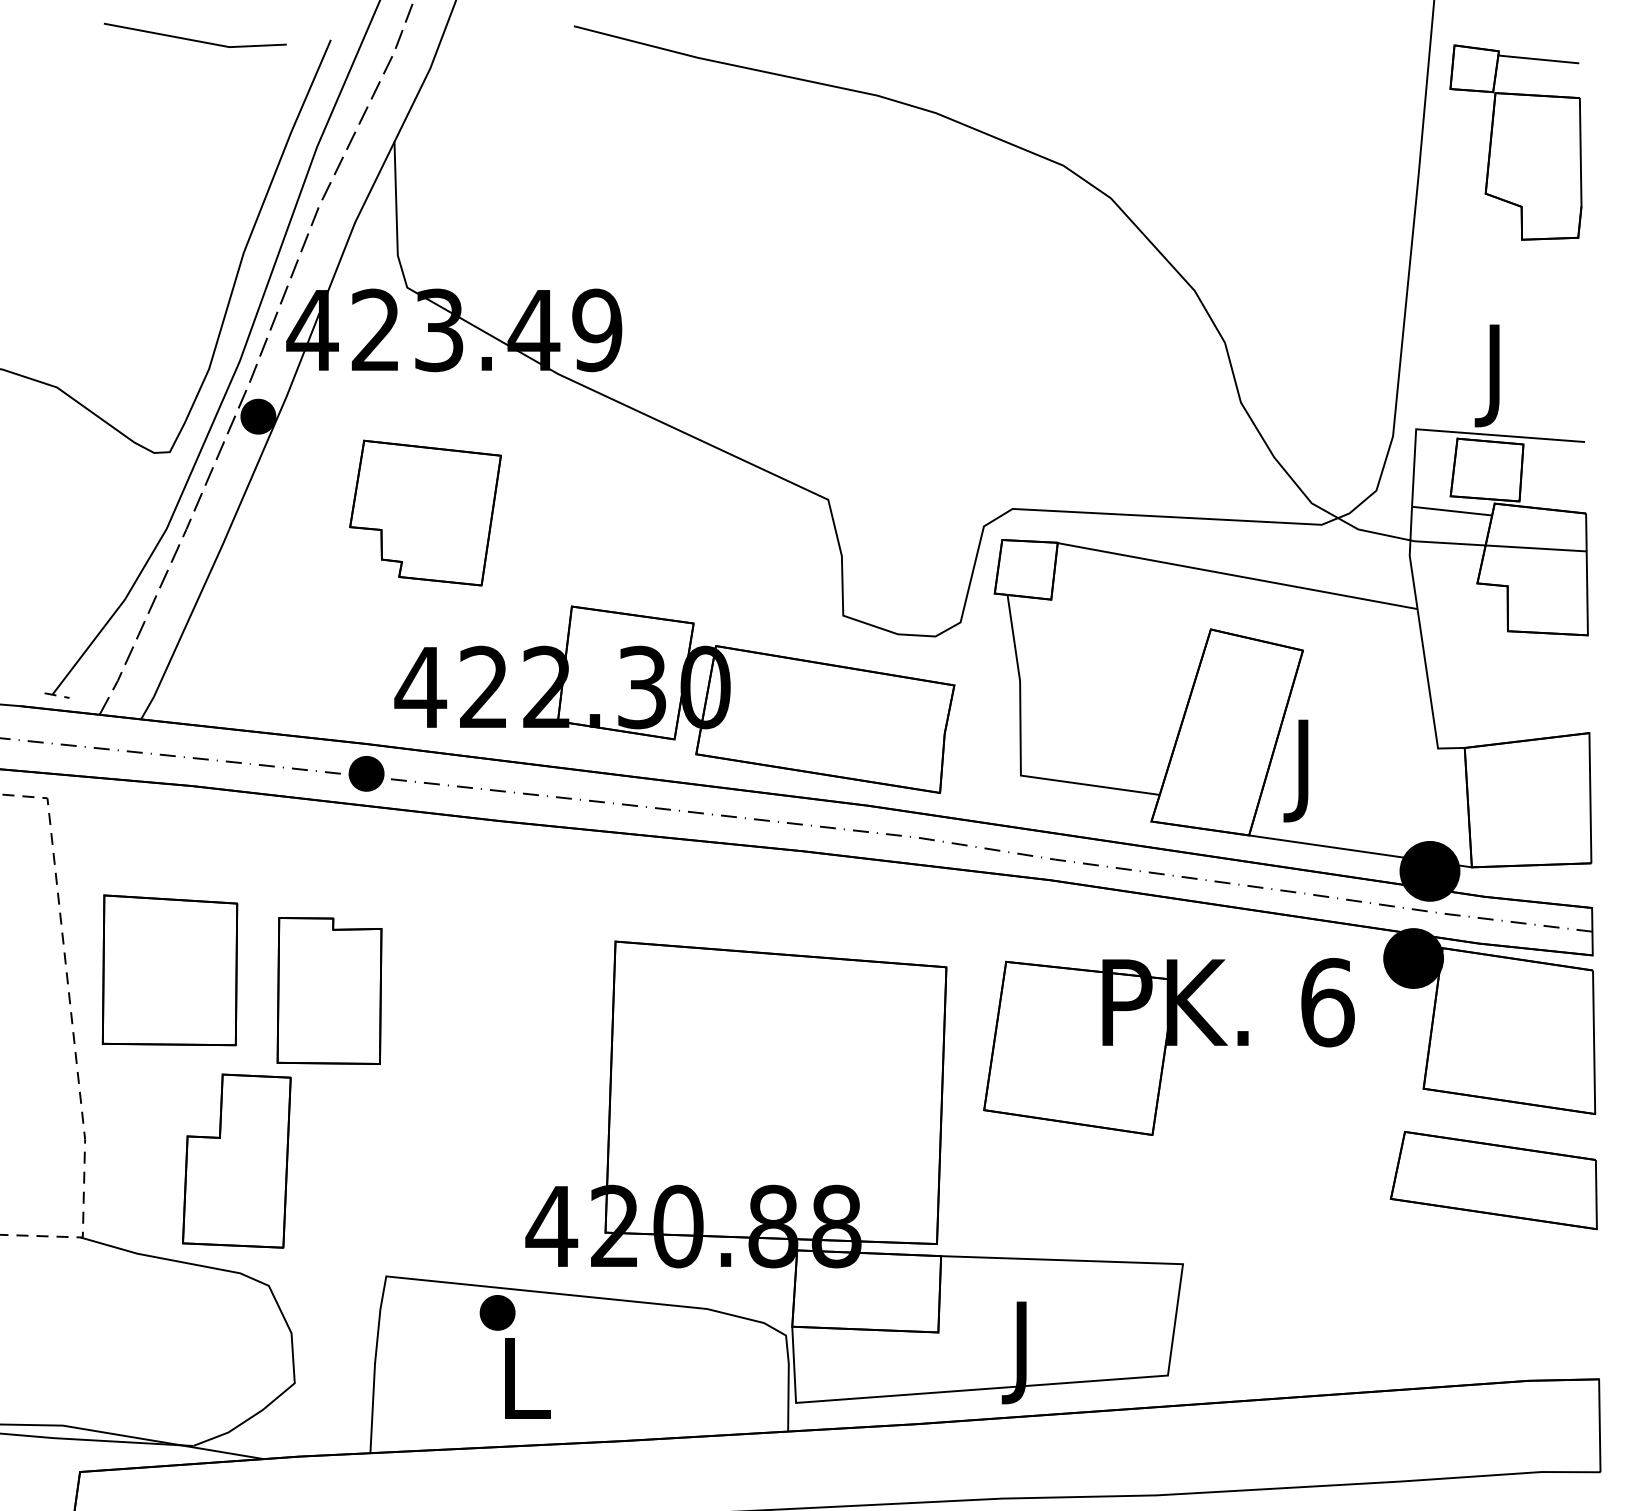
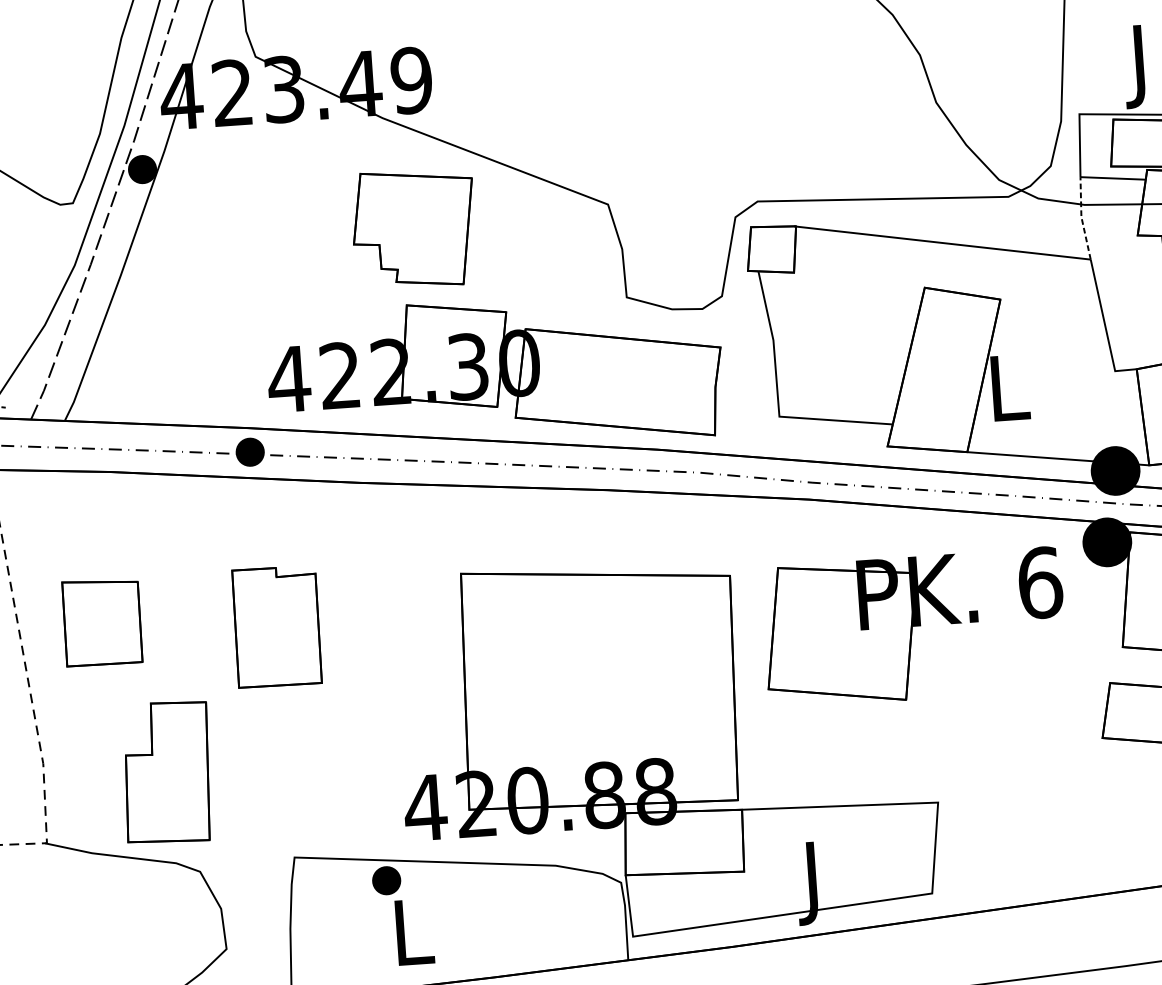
part: (425, 512) -> (414, 228), moved
line: (1409, 556) -> (1081, 217), solid -> dashed
text: (1306, 770) -> (1010, 396), J -> L
part: (169, 970) -> (101, 622), size x0.7
part: (329, 990) -> (276, 626), moved

